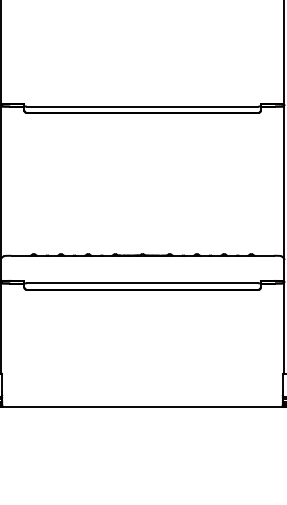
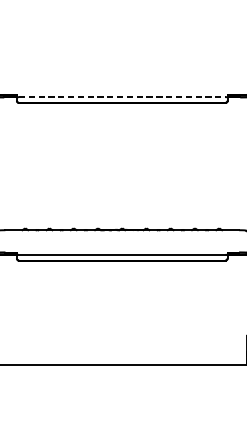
line: (142, 106) -> (122, 97), solid -> dashed

